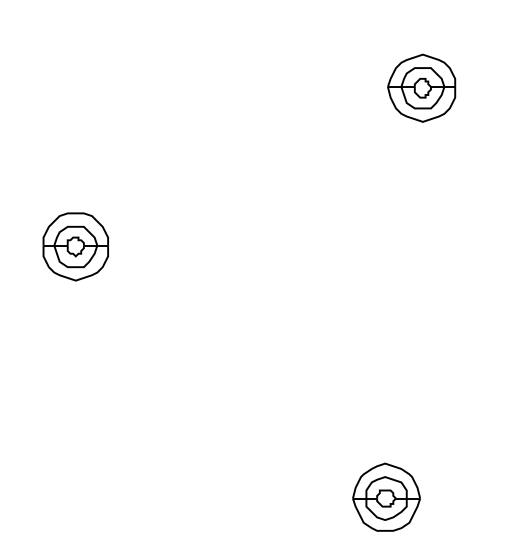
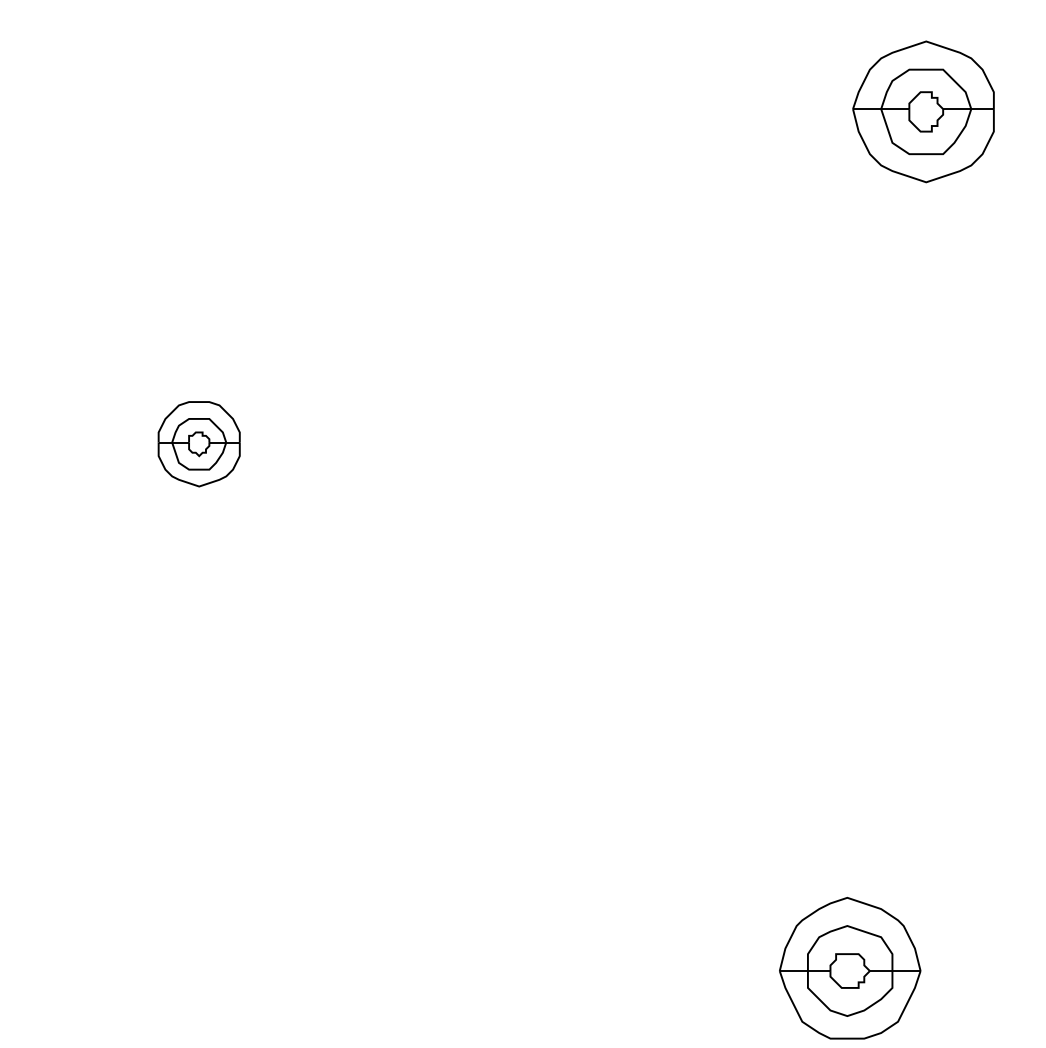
part: (75, 246) -> (198, 443), size x0.6

